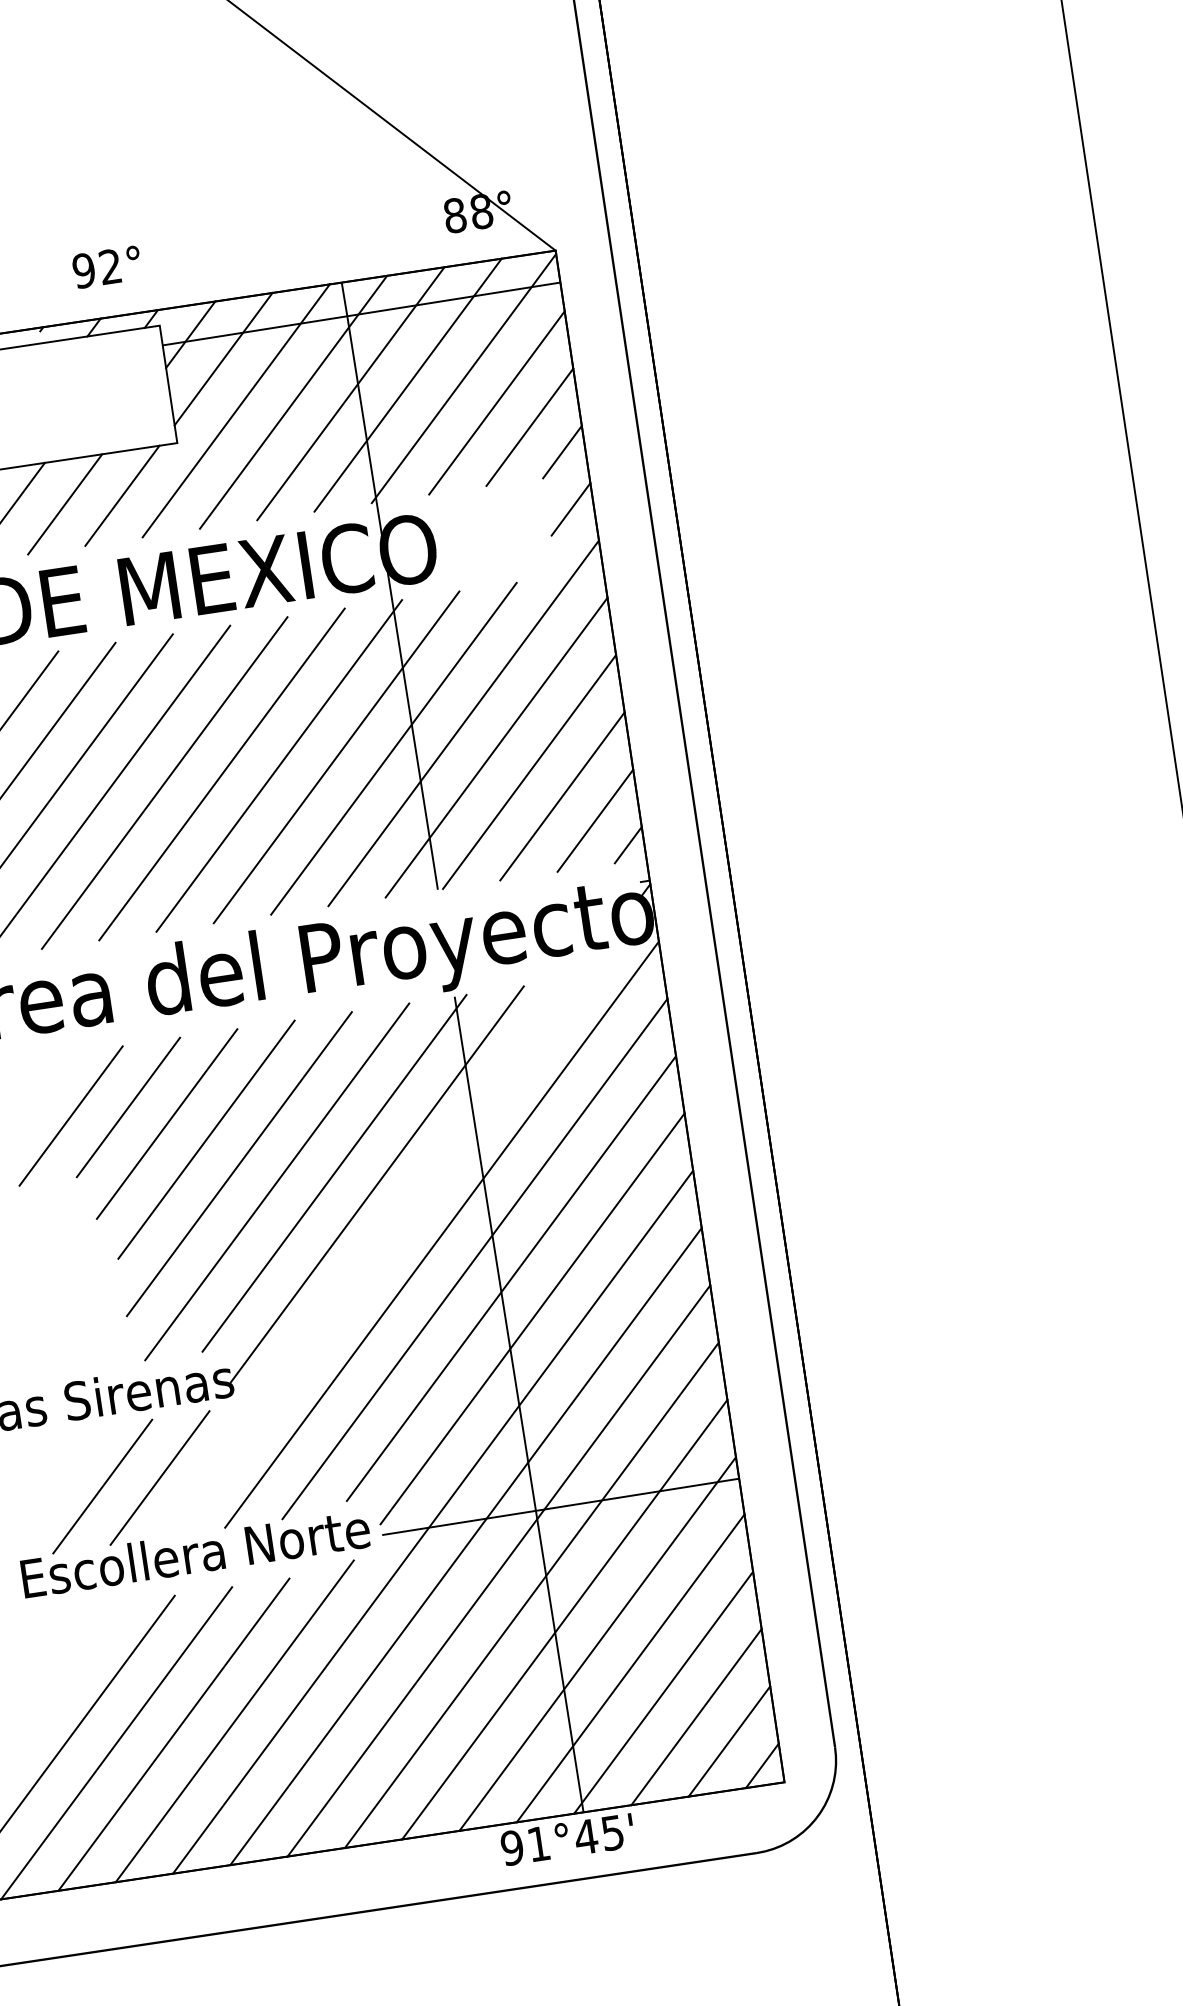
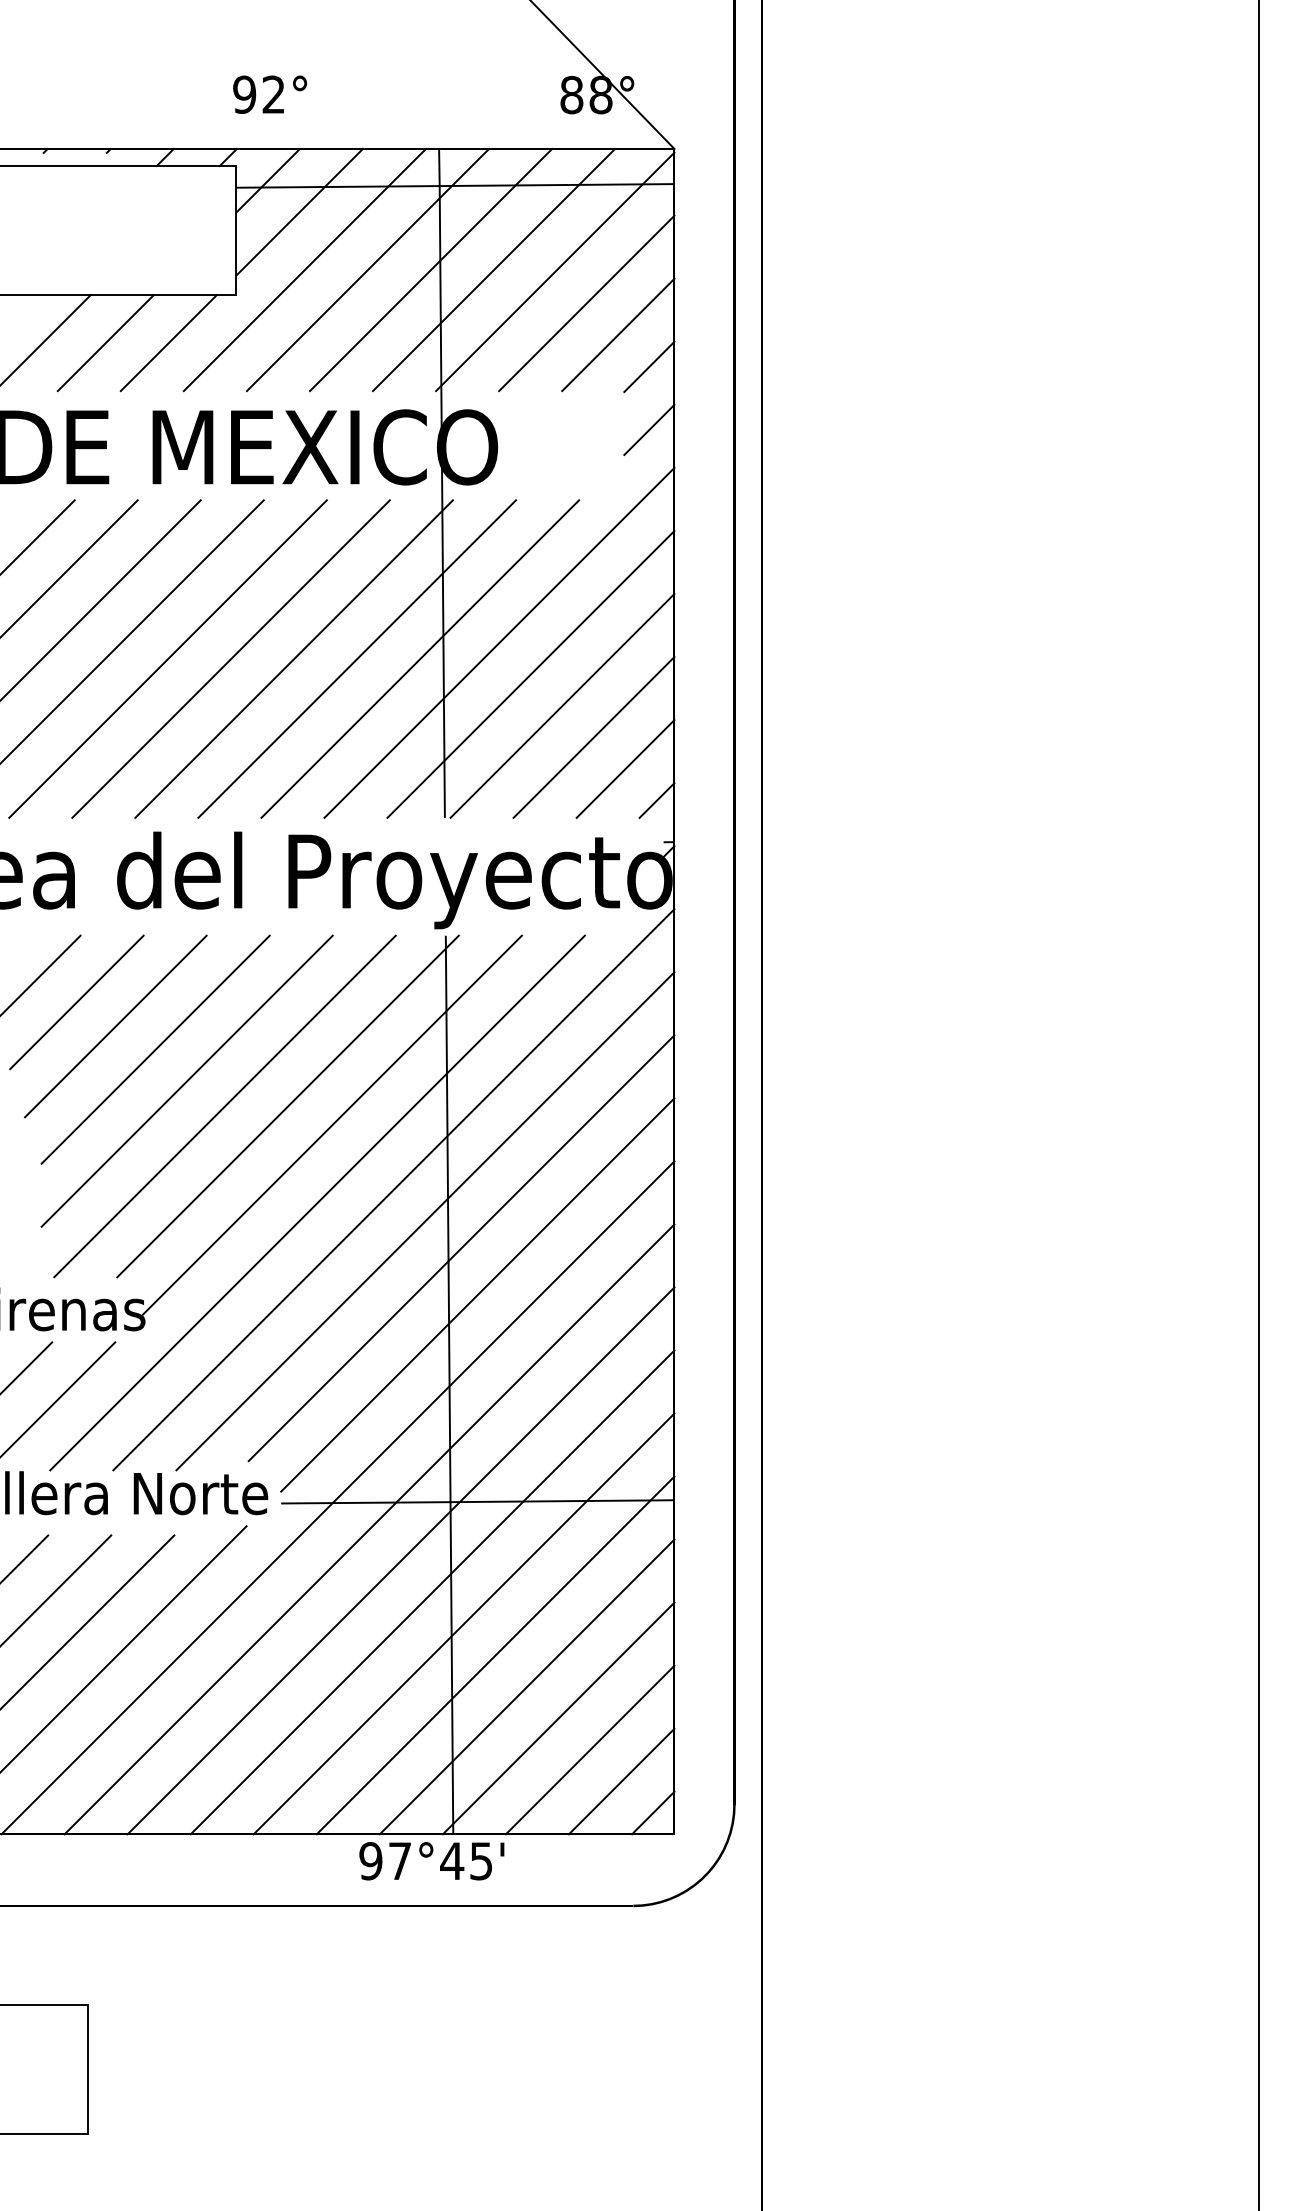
text: (106, 267) -> (269, 94), moved
line: (374, 1256) -> (317, 1202), added
text: (538, 1843) -> (399, 1860), 91°45' -> 97°45'

